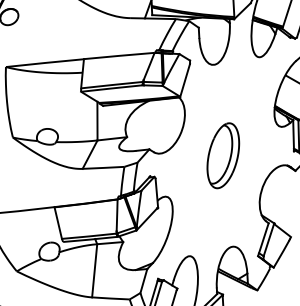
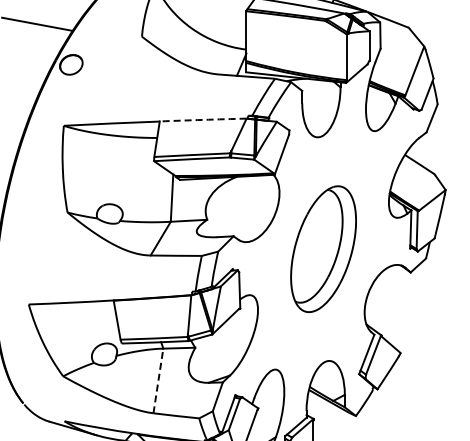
arc: (119, 55) -> (203, 119), solid -> dashed
part: (223, 155) -> (323, 248), size x1.6
line: (94, 270) -> (158, 380), solid -> dashed

